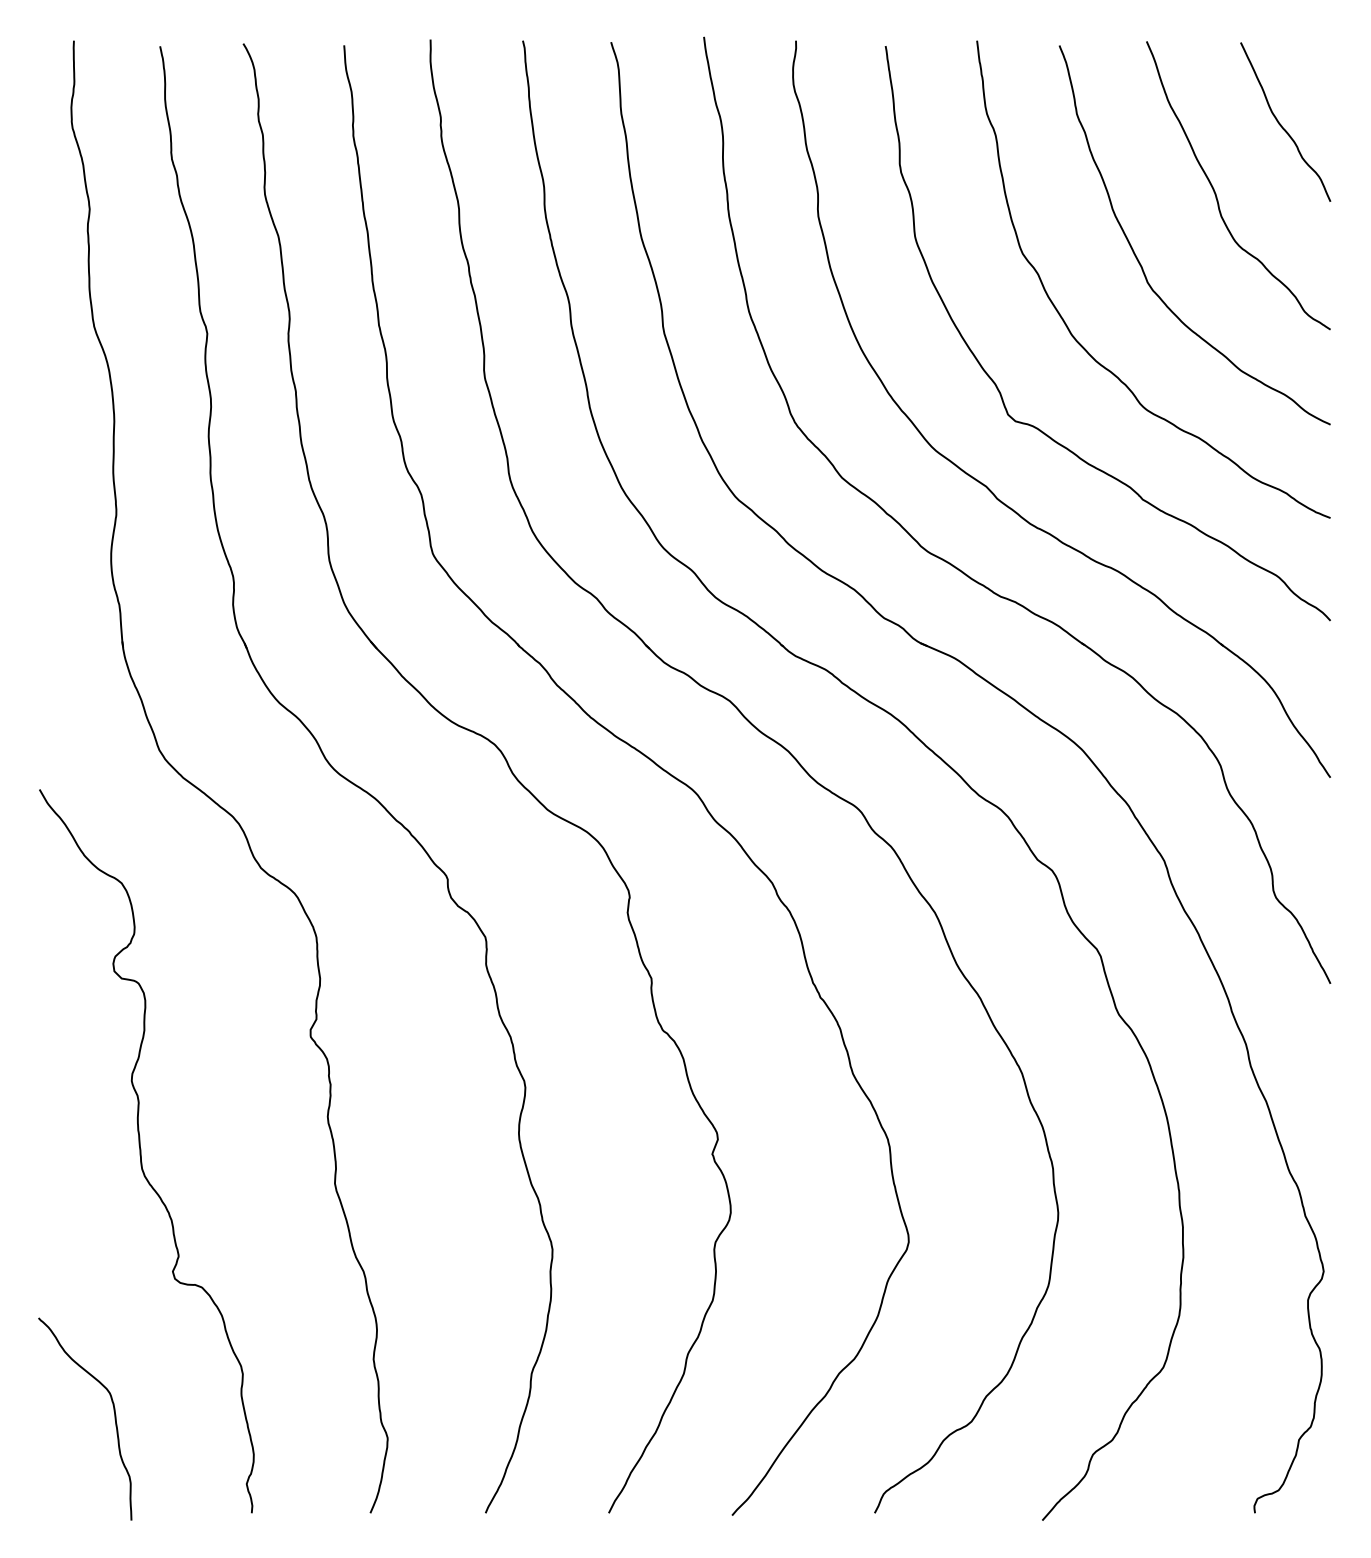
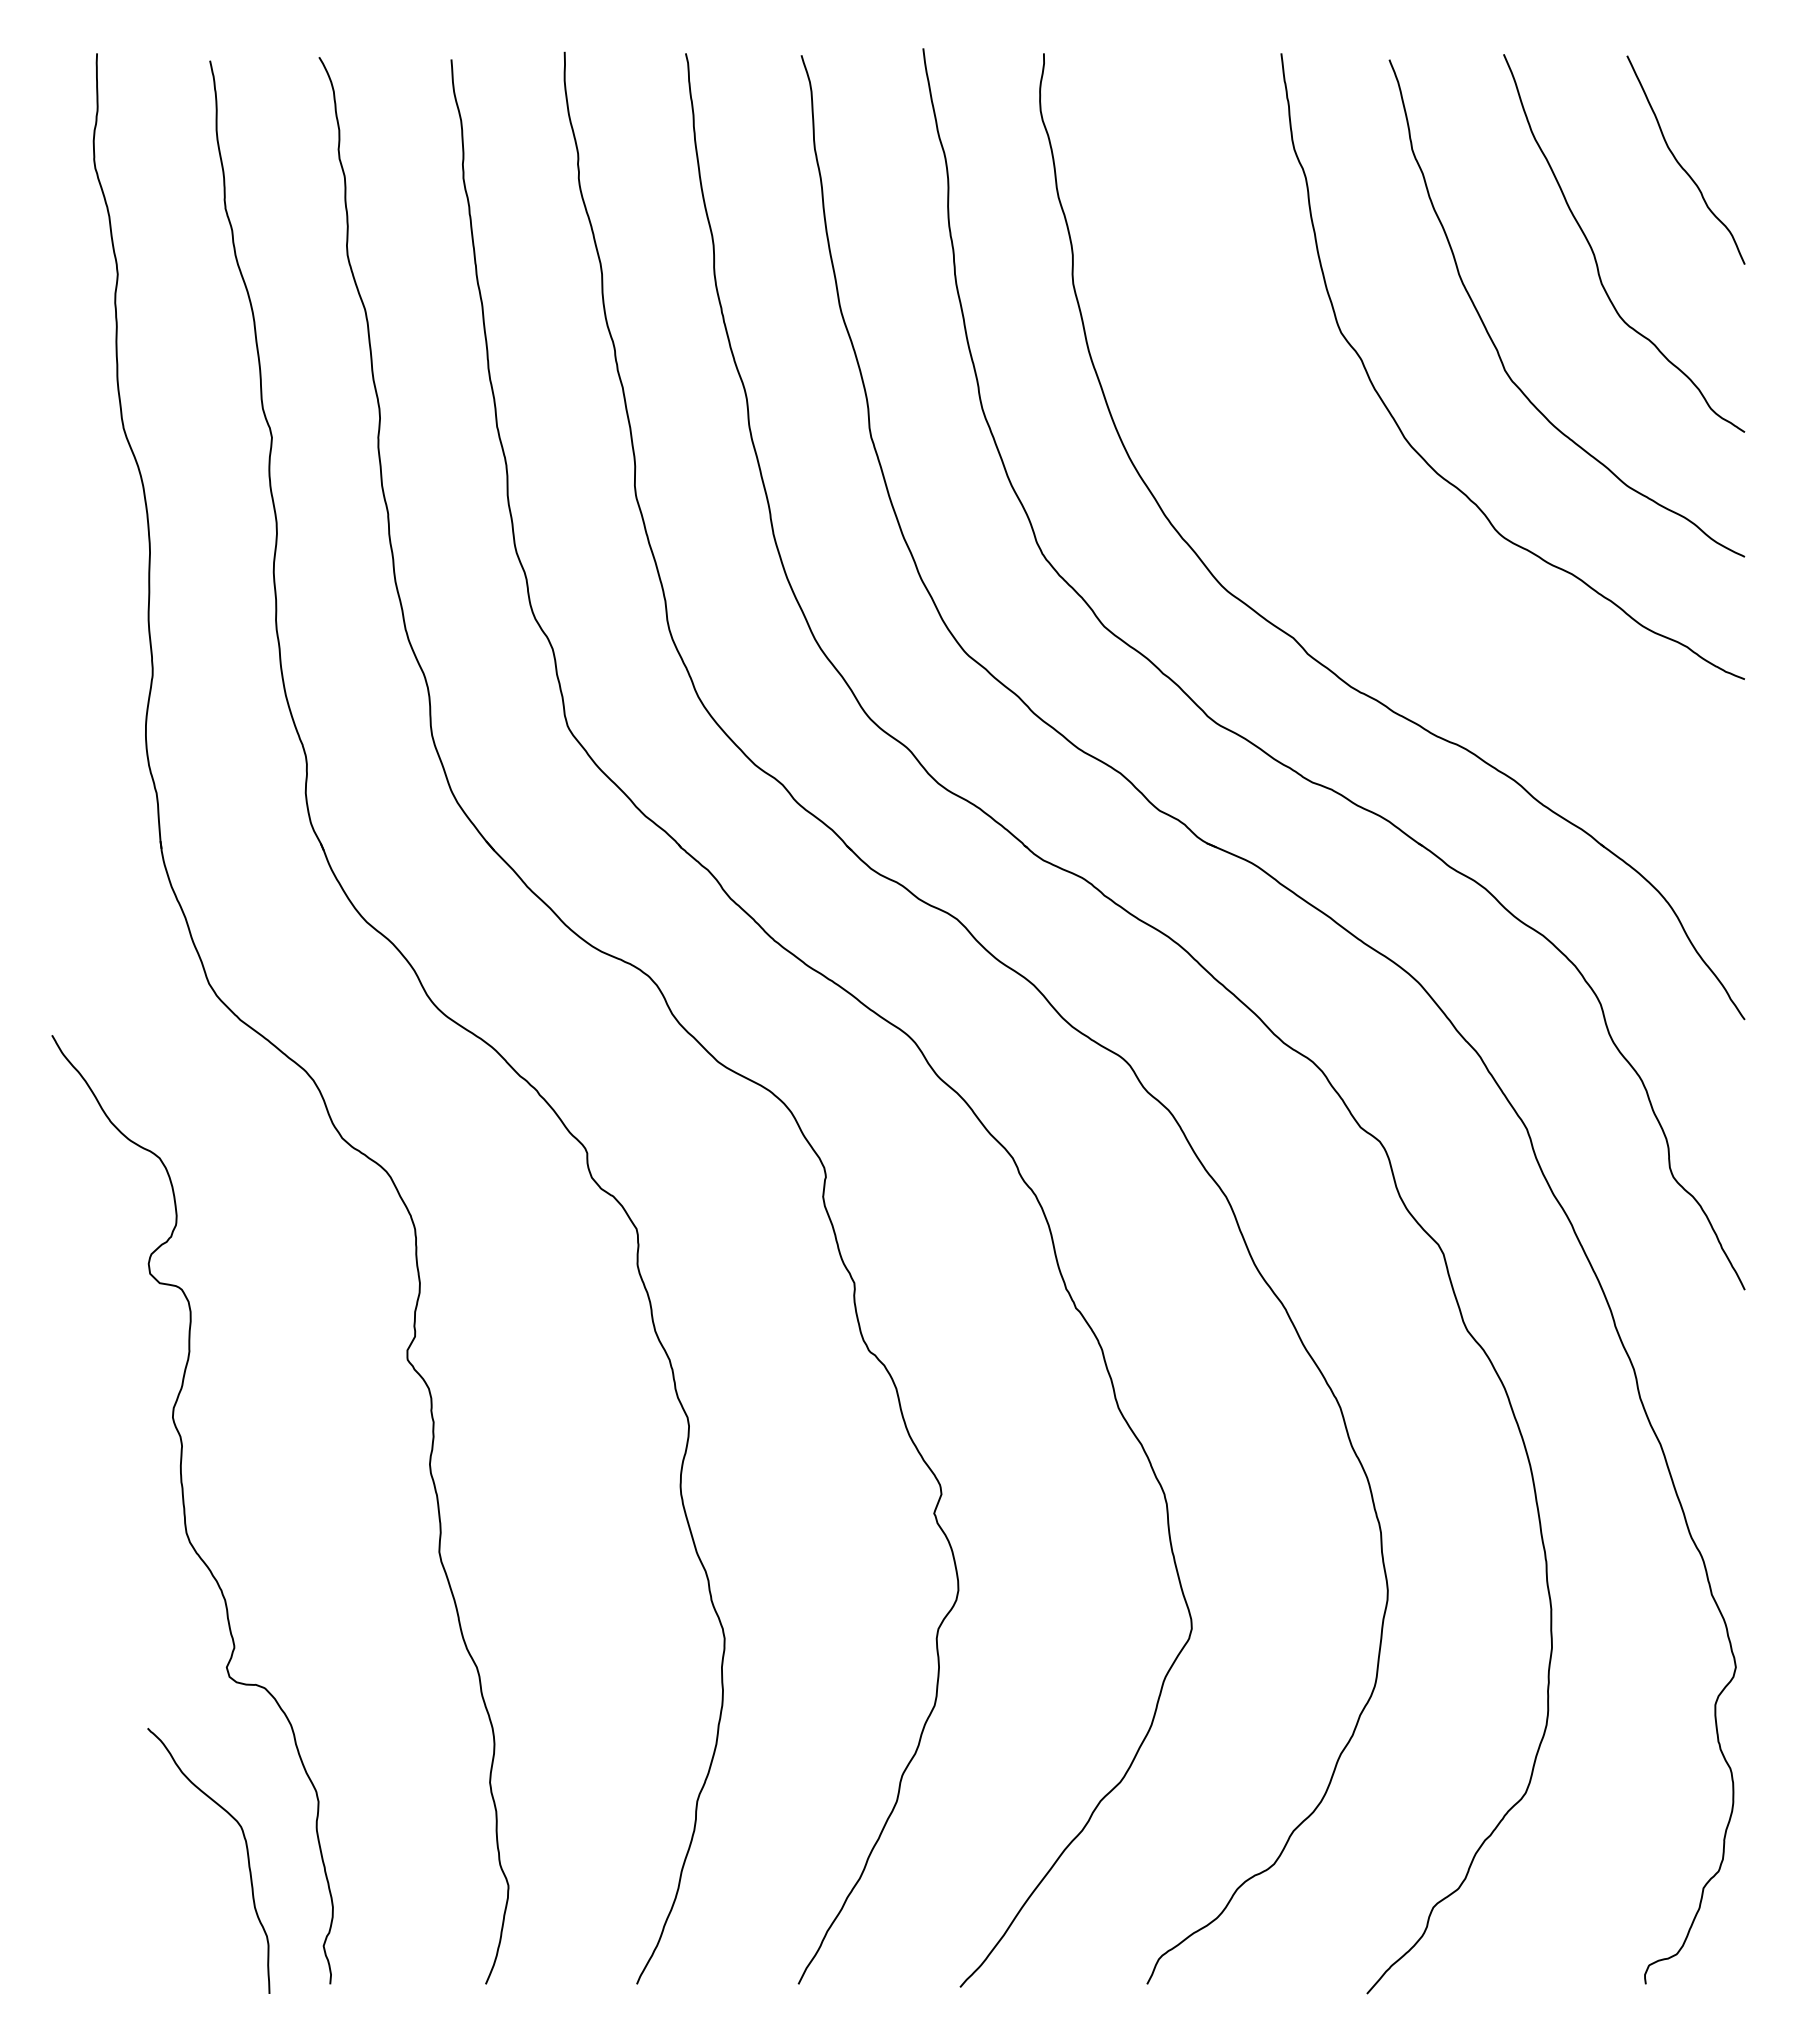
curve: (1042, 431) -> (1367, 565), removed
curve: (113, 1412) -> (246, 1852), moved

